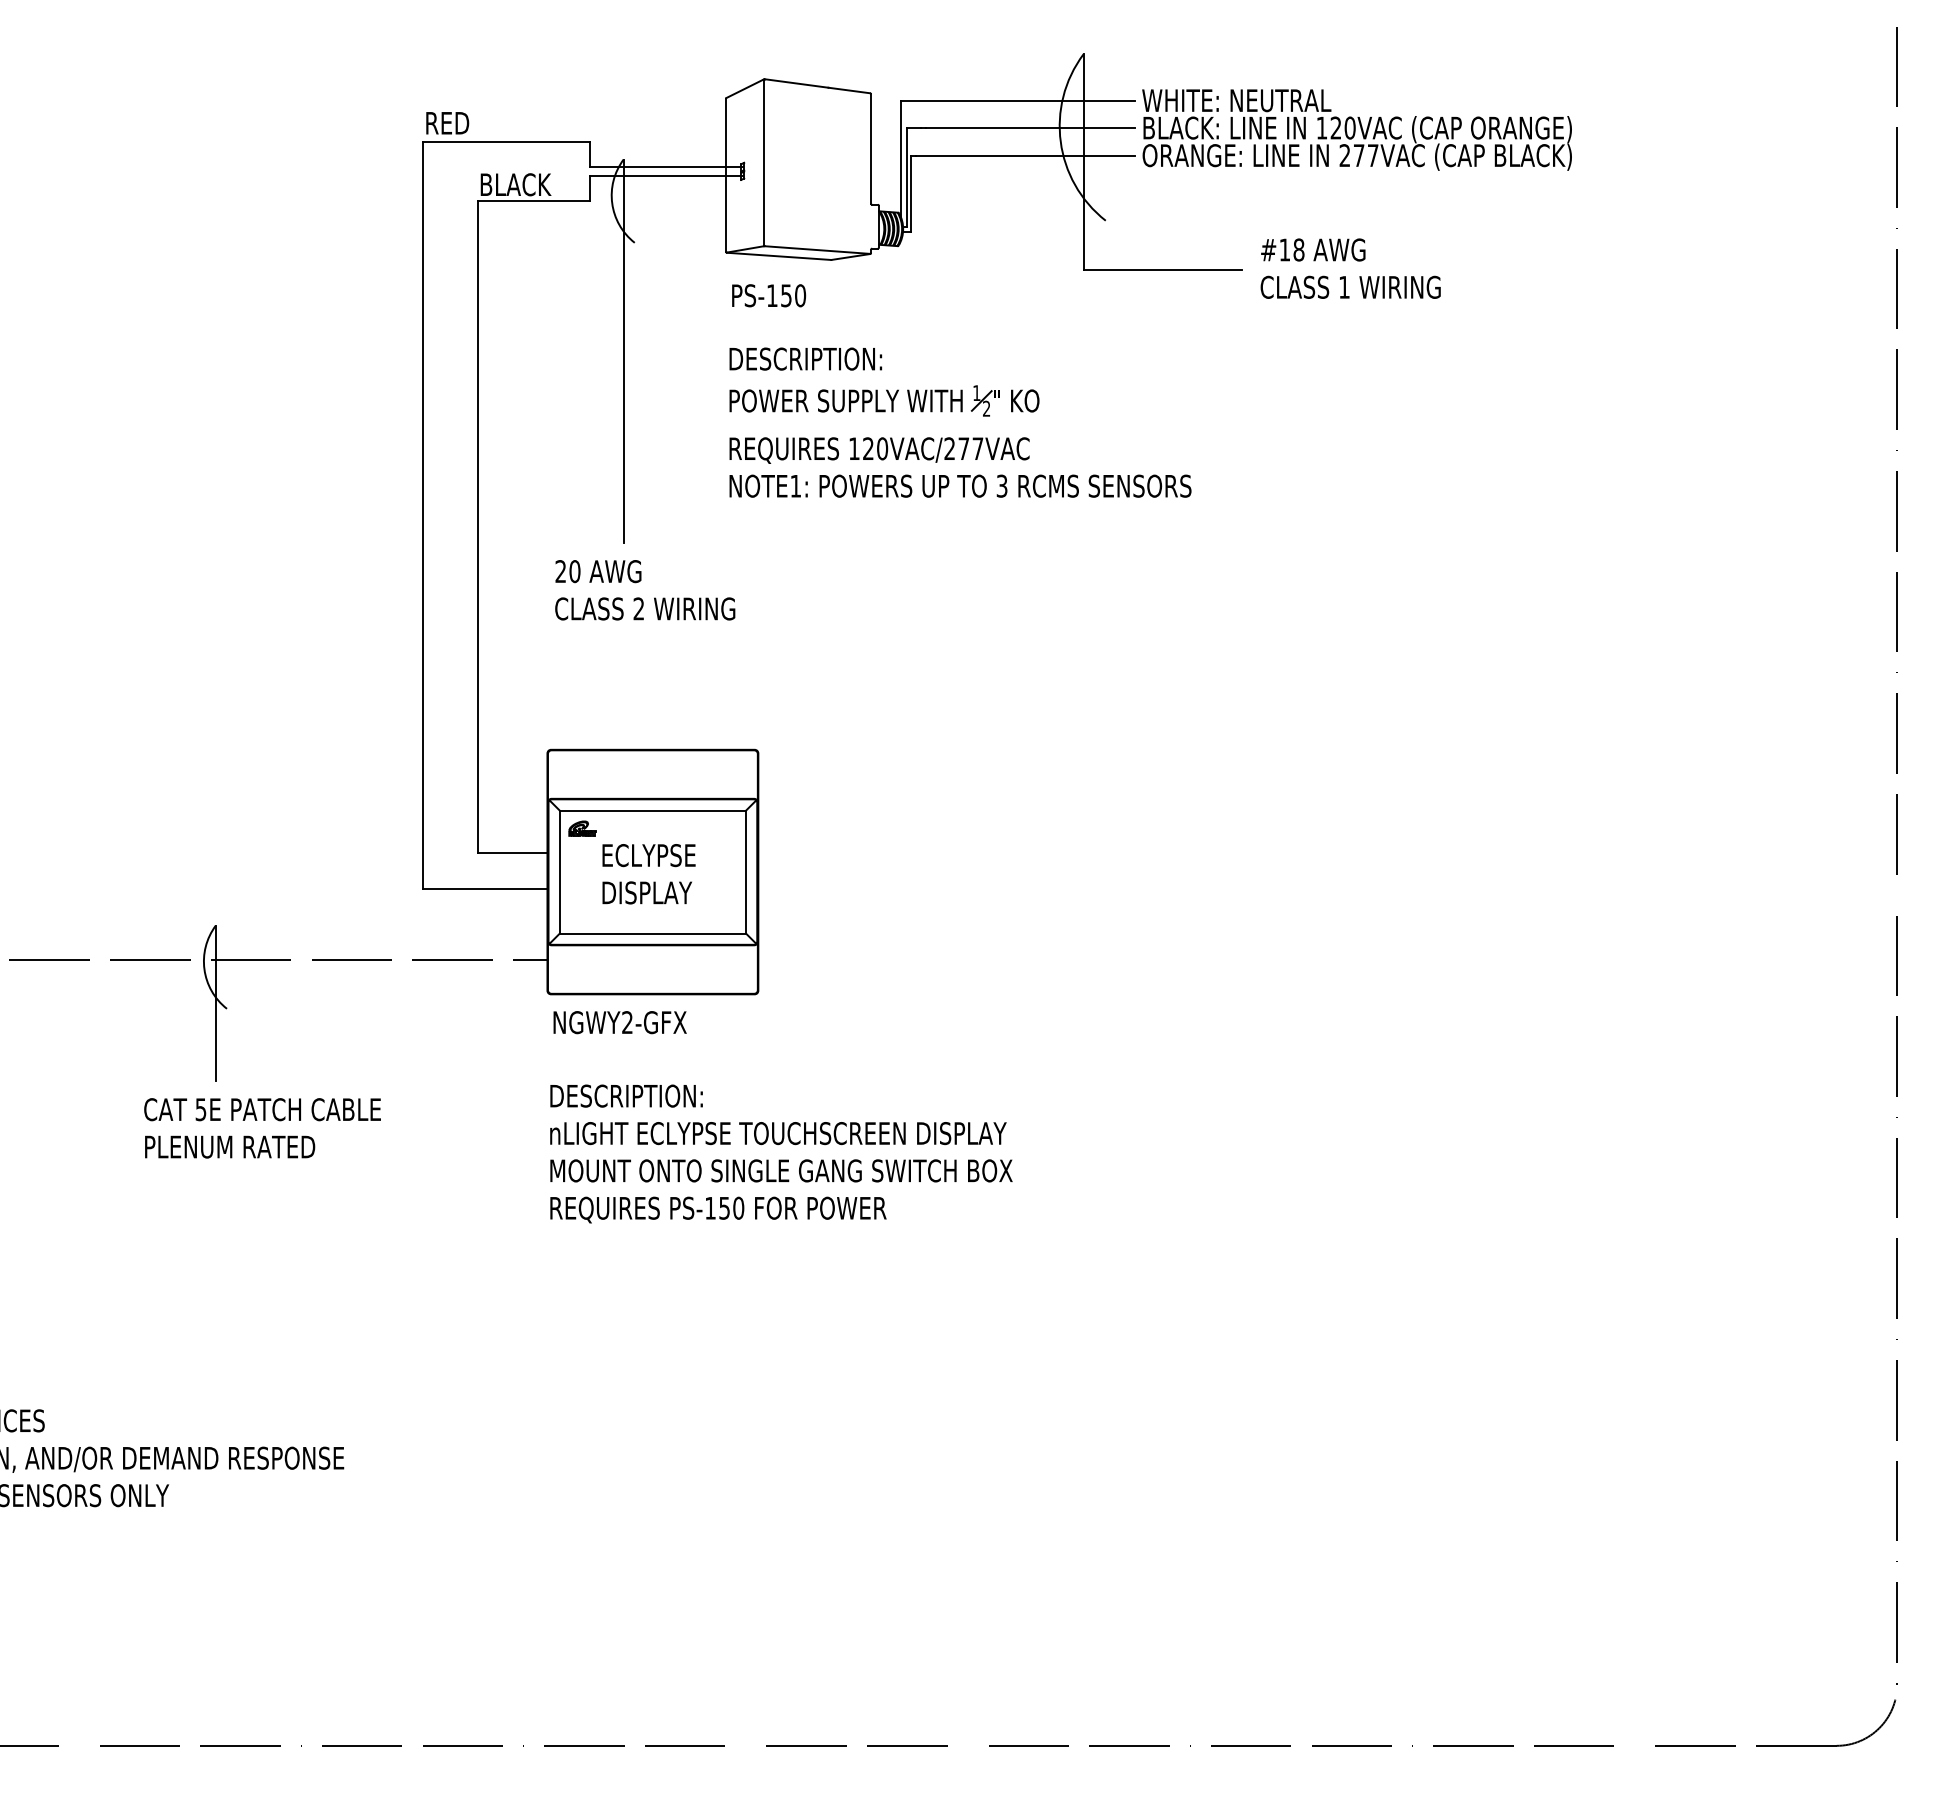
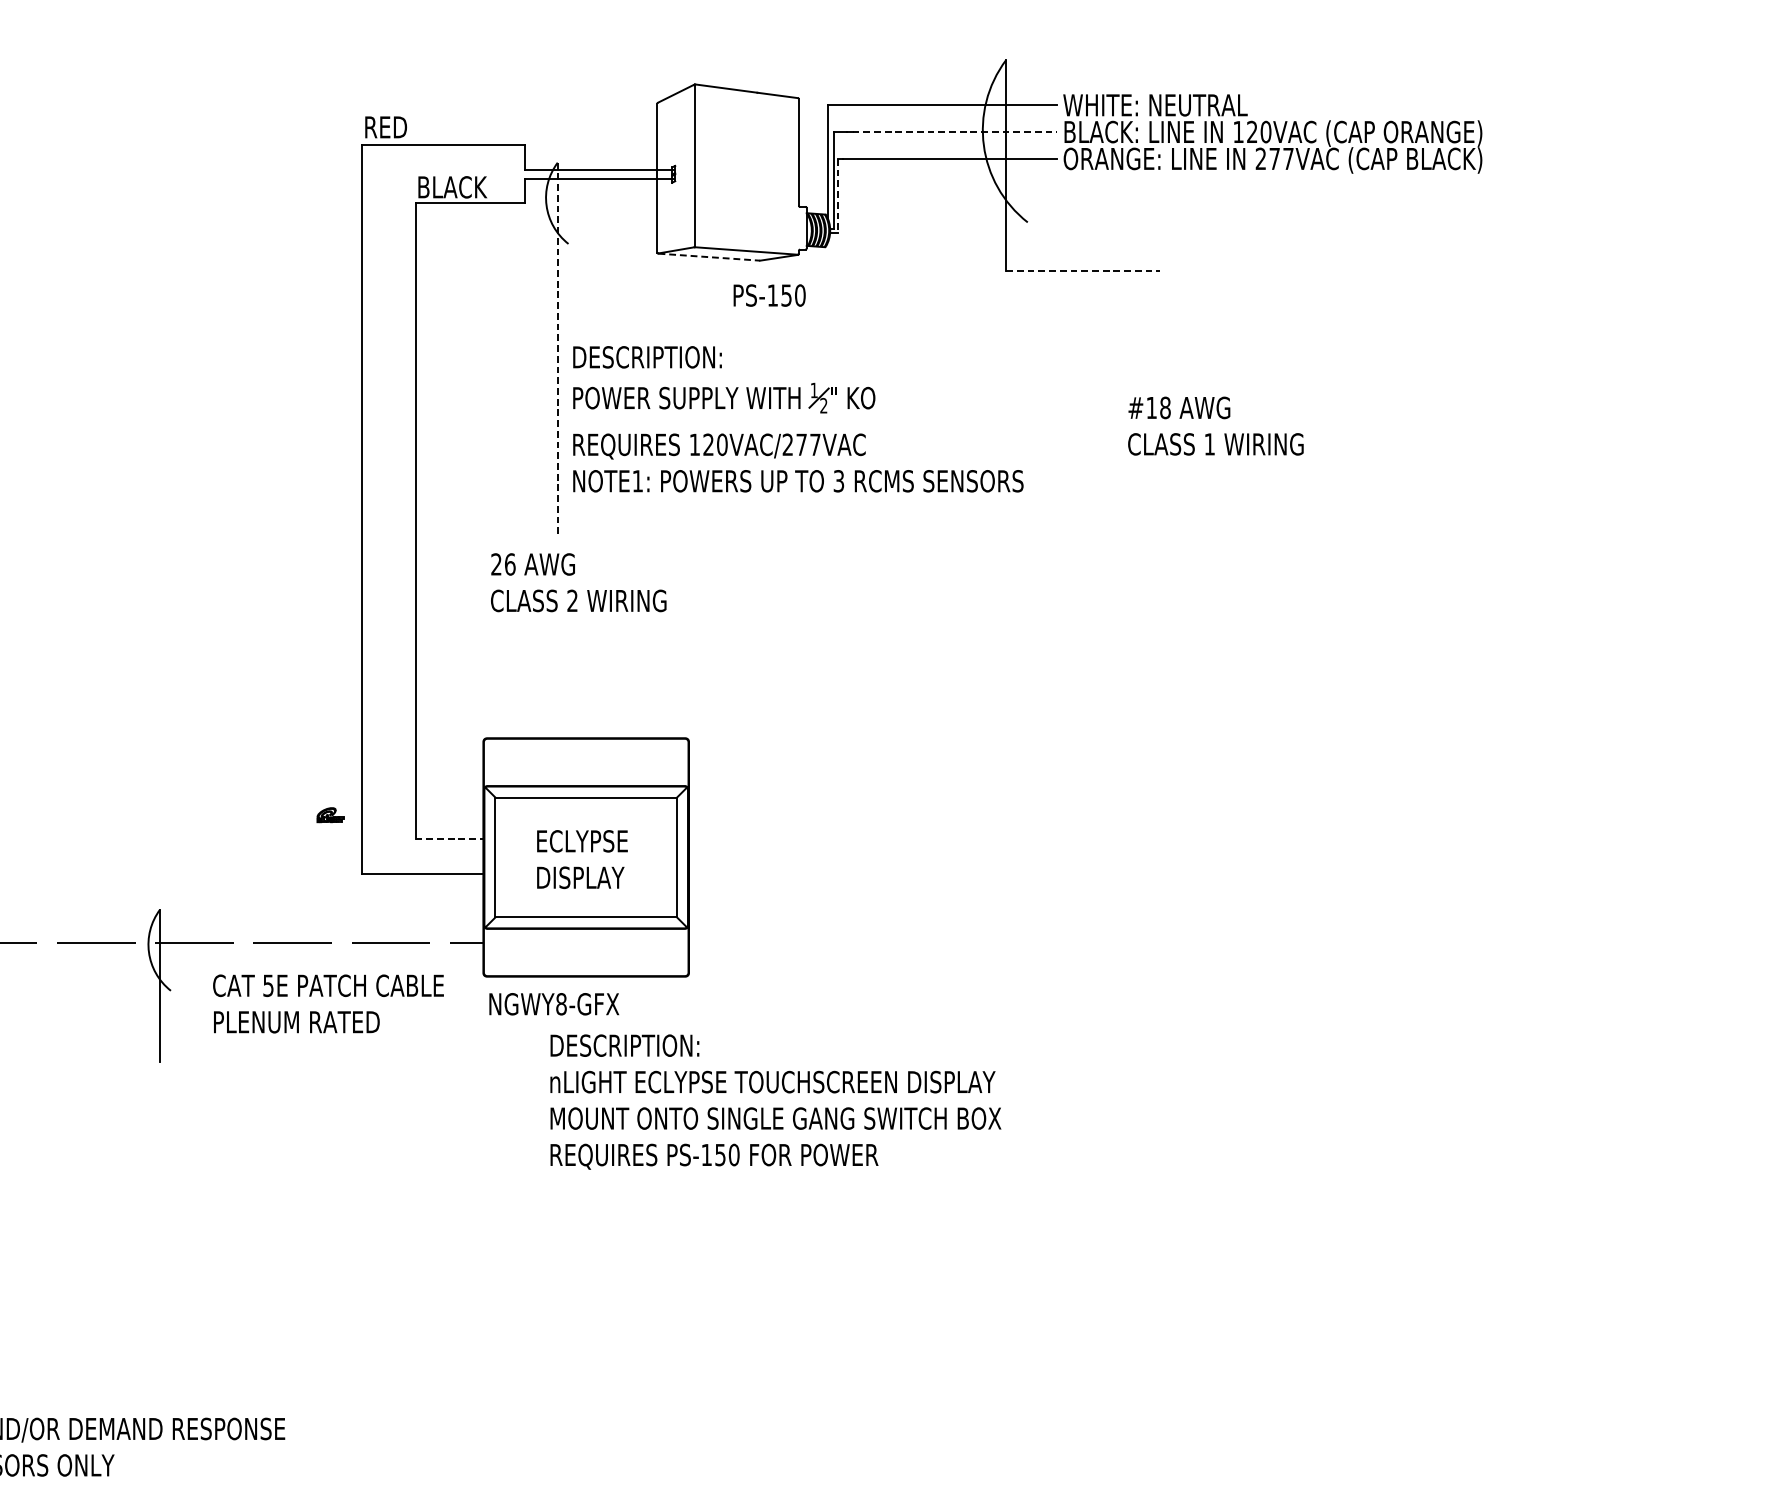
line: (1030, 128) -> (954, 132), solid -> dashed
line: (911, 194) -> (838, 196), solid -> dashed
line: (779, 256) -> (709, 257), solid -> dashed
text: (1350, 268) -> (1215, 425), moved
line: (1163, 270) -> (1084, 270), solid -> dashed
text: (769, 295) -> (770, 295), moved
line: (623, 351) -> (557, 349), solid -> dashed
part: (961, 412) -> (799, 409), moved
text: (574, 571) -> (509, 564), 20 -> 26
part: (582, 828) -> (330, 814), moved
line: (512, 853) -> (449, 839), solid -> dashed
text: (627, 1022) -> (561, 1004), NGWY2-GFX -> NGWY8-GFX
text: (262, 1128) -> (328, 1004), moved
text: (781, 1153) -> (775, 1101), moved

